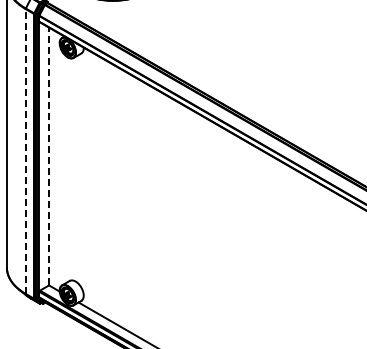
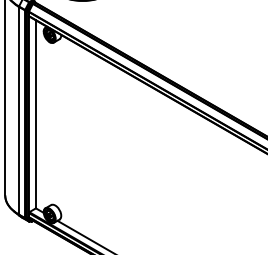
line: (25, 151) -> (18, 110), dashed -> solid
line: (48, 156) -> (35, 114), dashed -> solid

